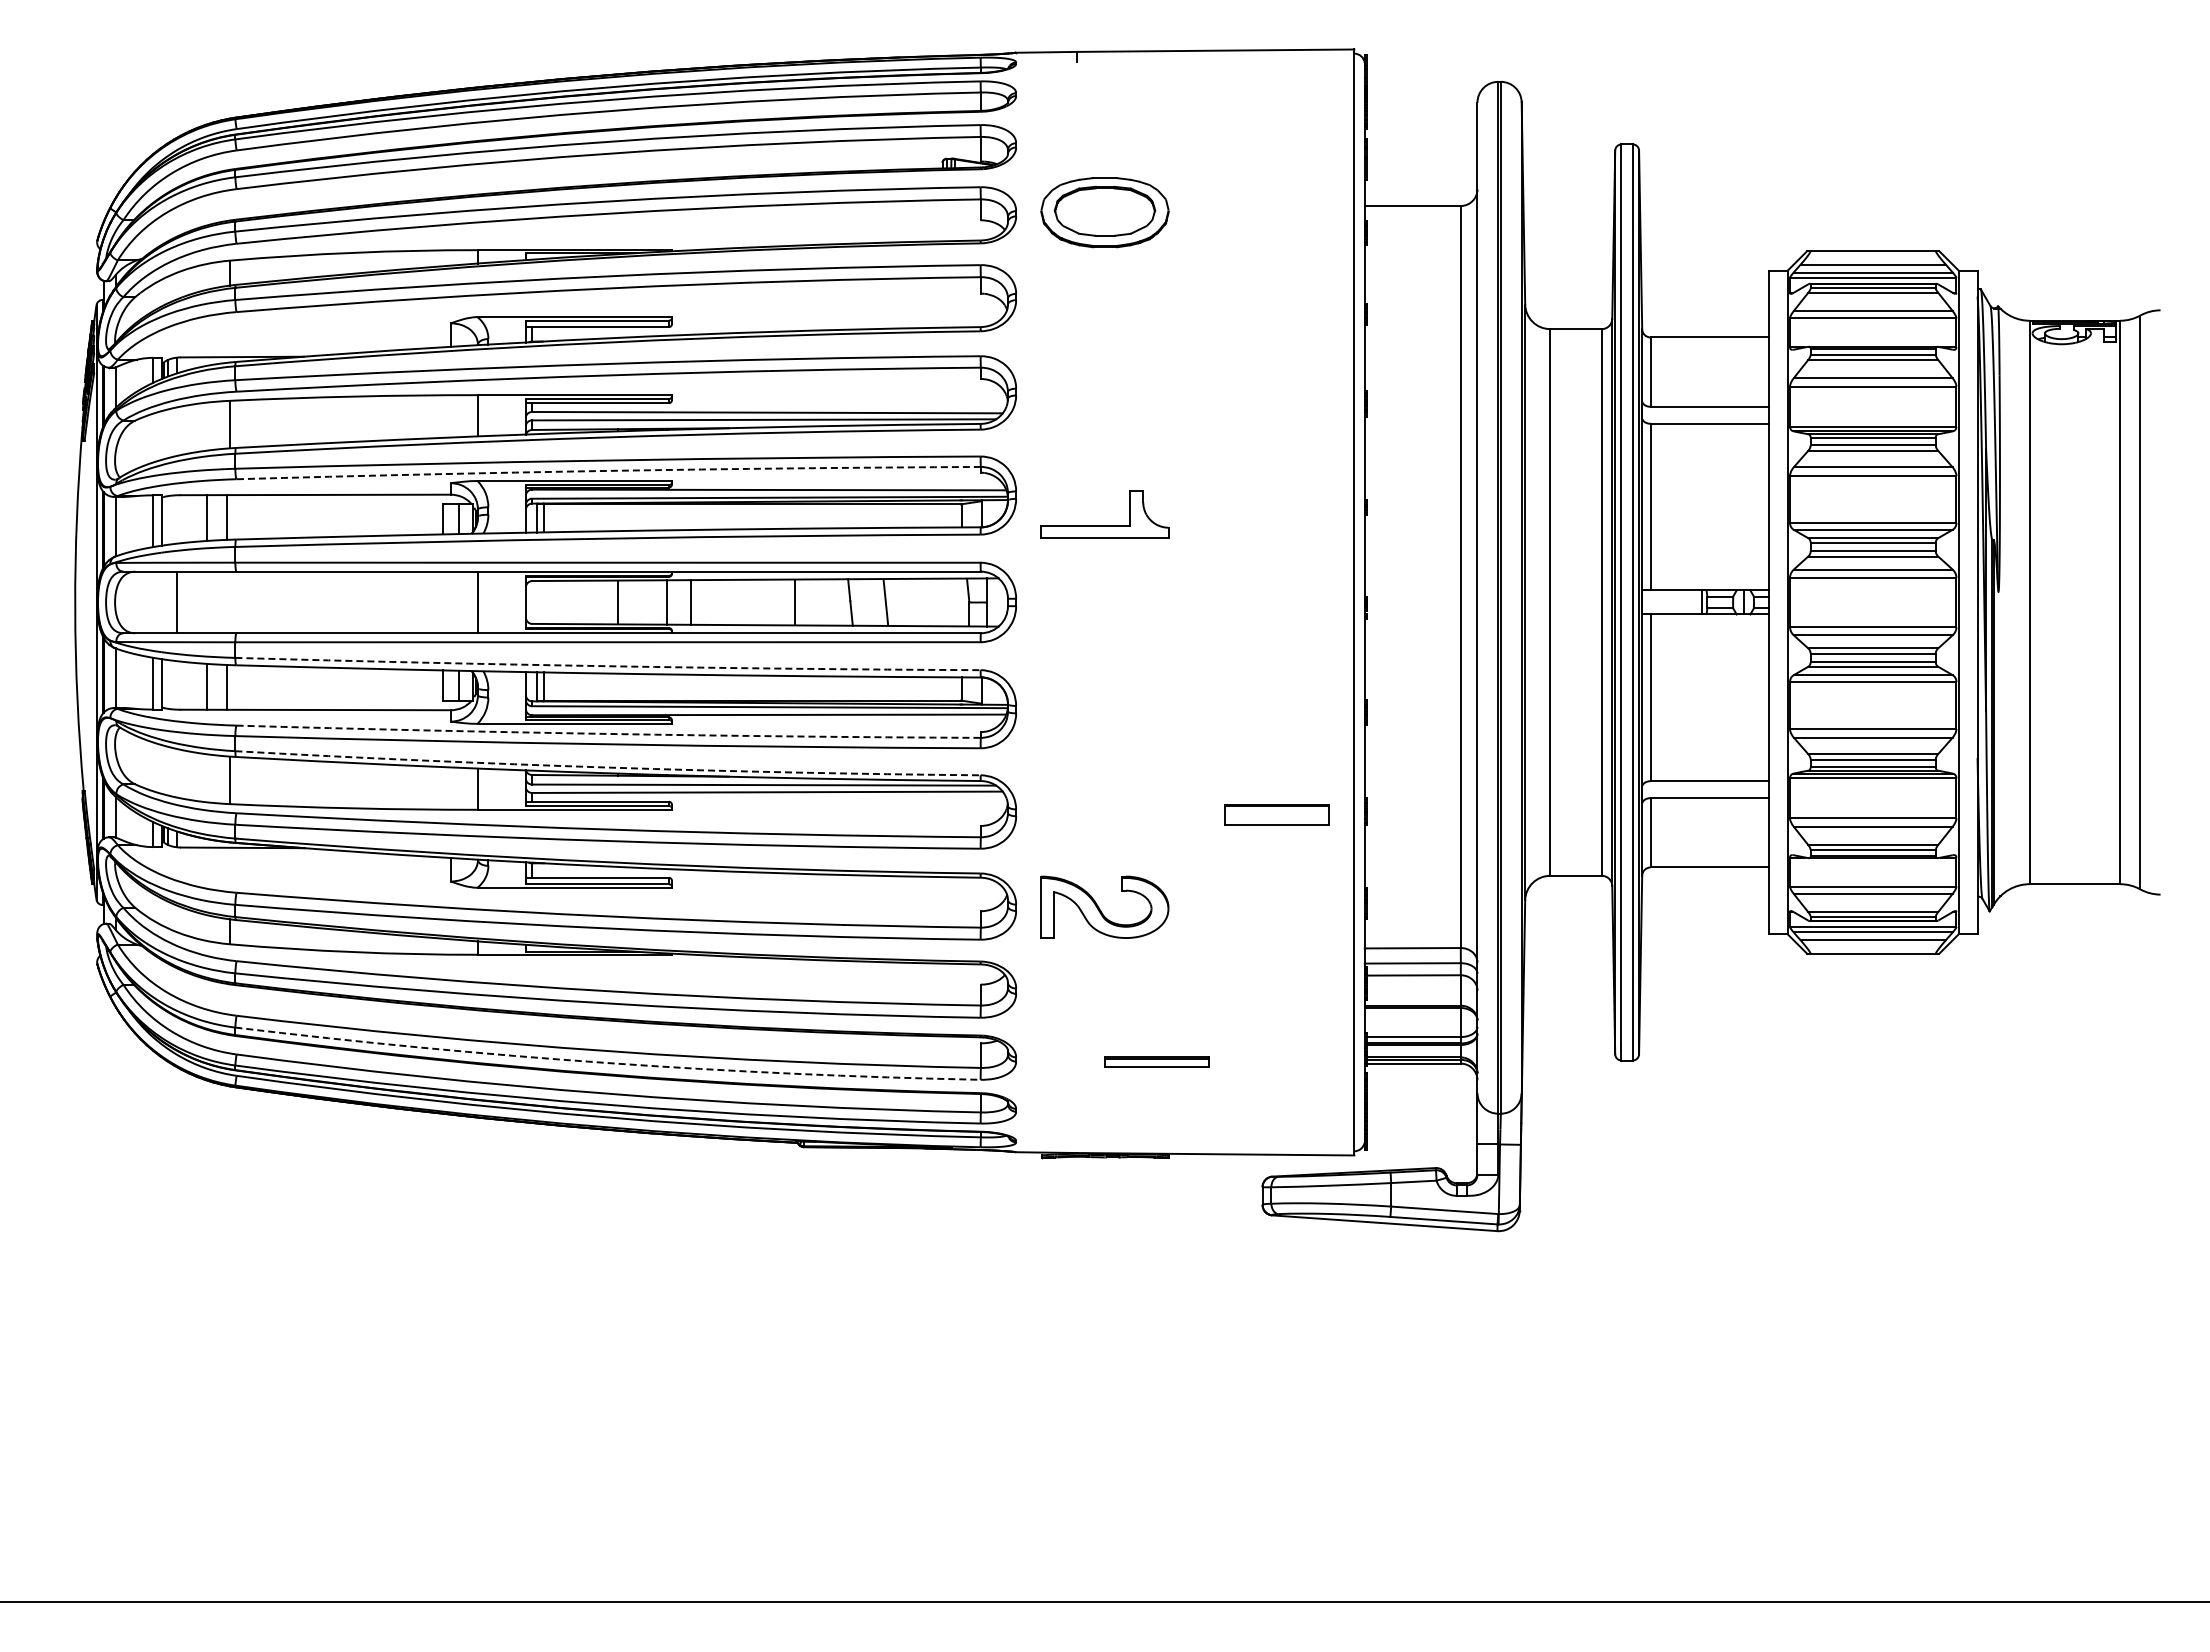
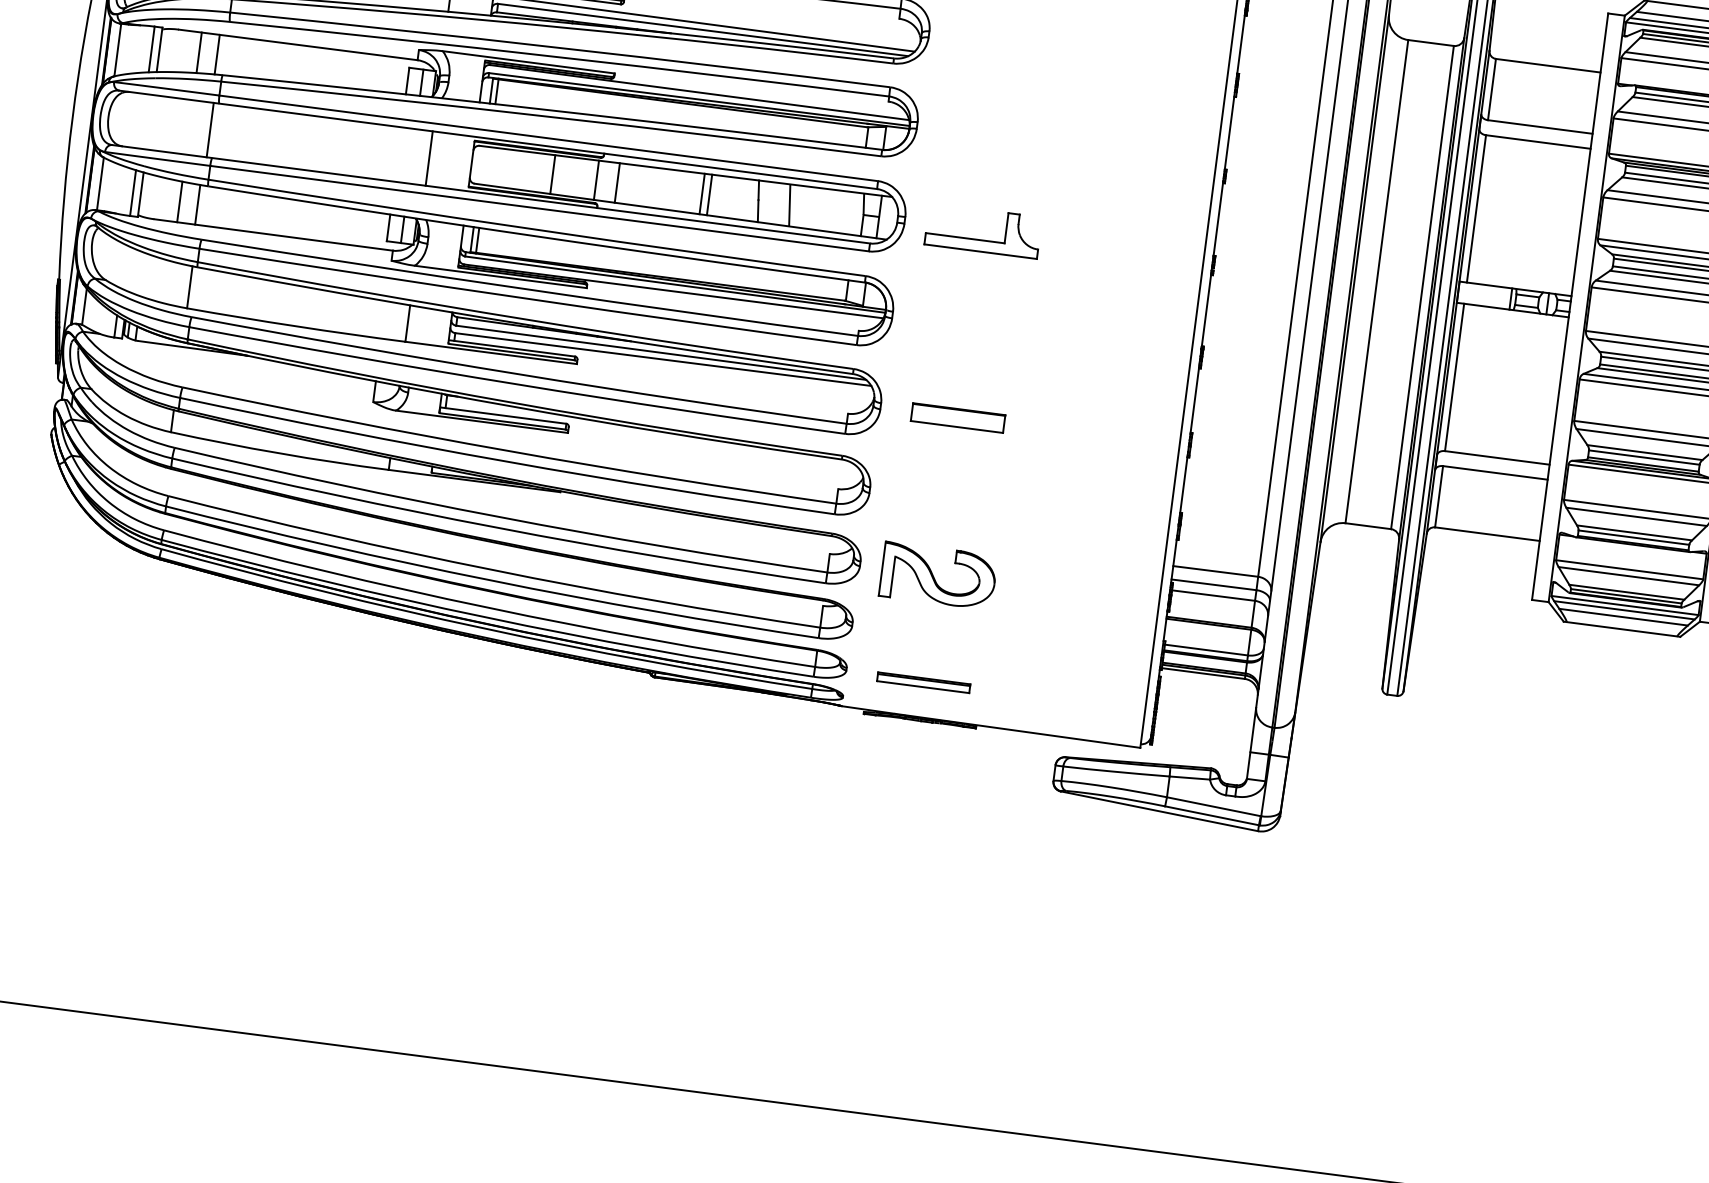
arc: (608, 470) -> (559, 56), dashed -> solid
part: (1104, 525) -> (981, 240), moved
line: (177, 602) -> (210, 130), moved
line: (786, 602) -> (701, 194), added
arc: (608, 666) -> (537, 230), dashed -> solid
arc: (608, 733) -> (529, 289), dashed -> solid
arc: (607, 767) -> (524, 319), dashed -> solid
part: (1276, 814) -> (957, 417), moved
part: (1104, 906) -> (938, 575), moved
part: (1156, 1061) -> (923, 681), moved
arc: (607, 1063) -> (490, 580), dashed -> solid

